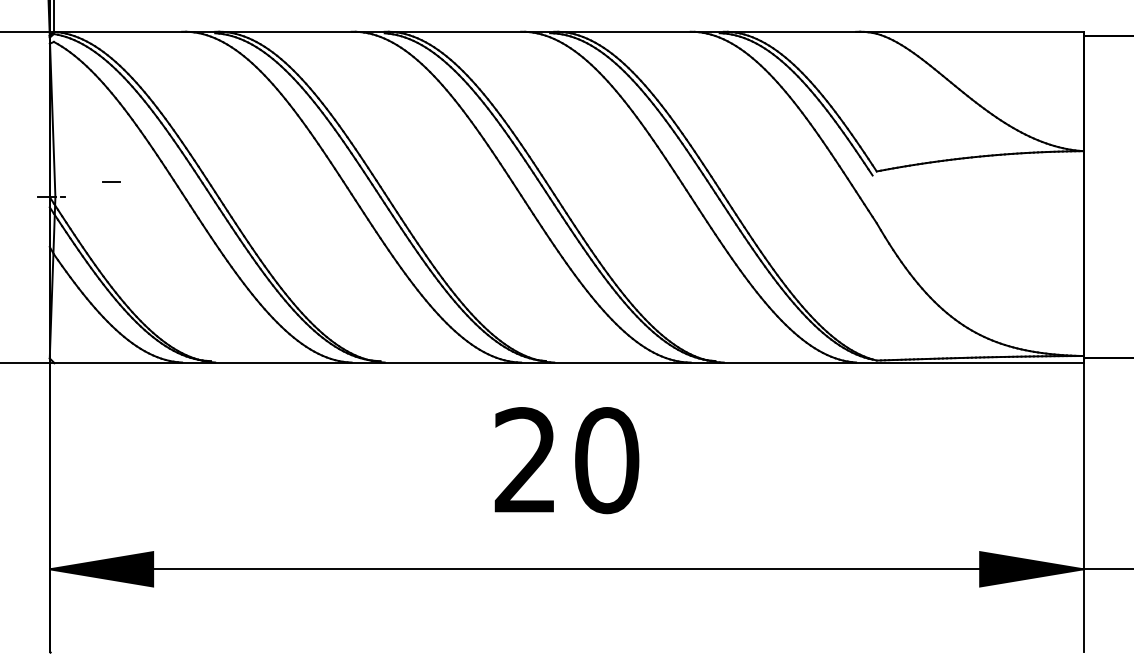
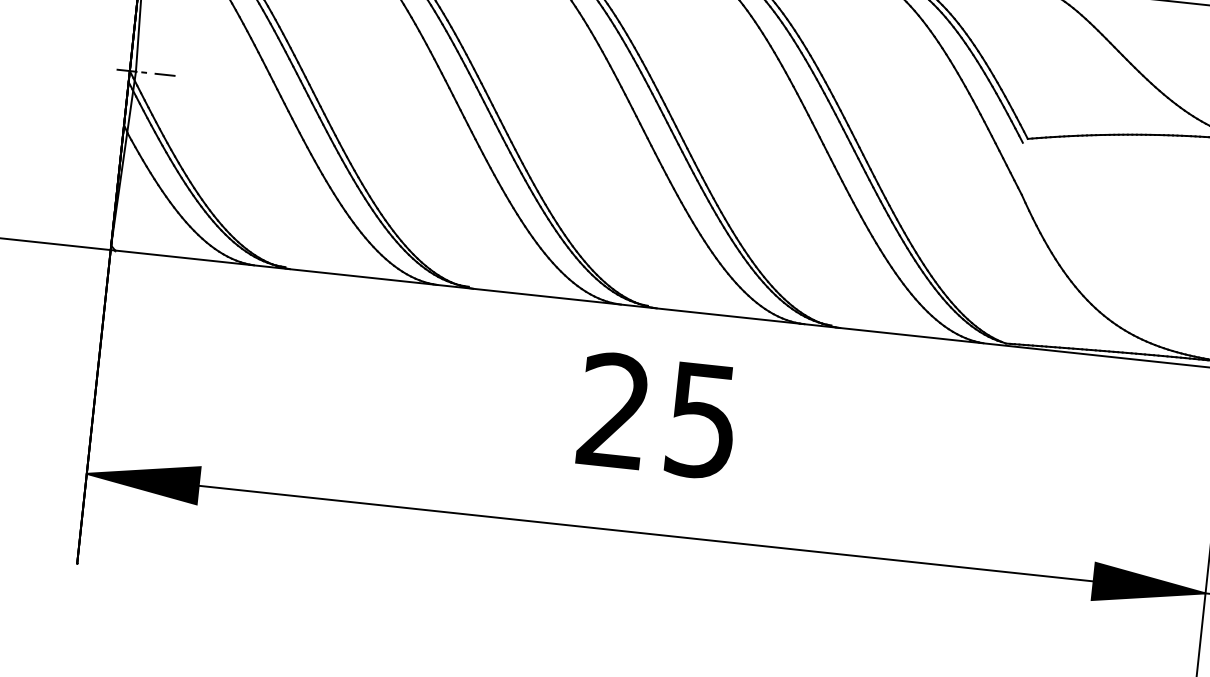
line: (111, 181) -> (165, 74), moved
text: (607, 460) -> (702, 420), 20 -> 25

